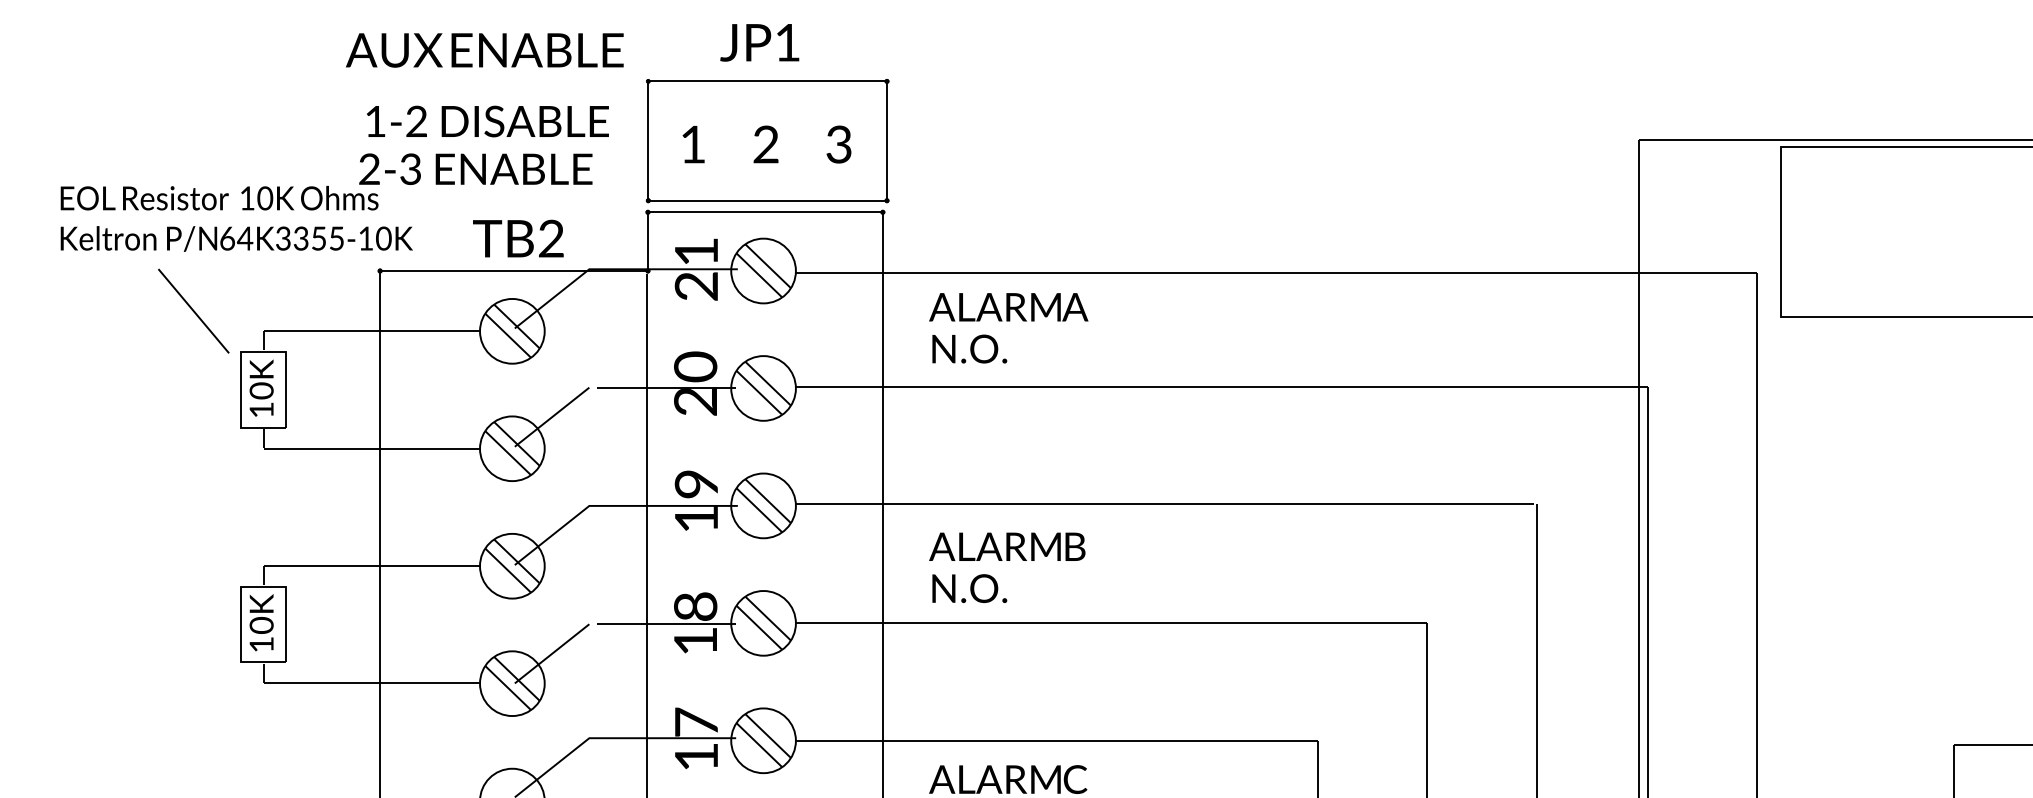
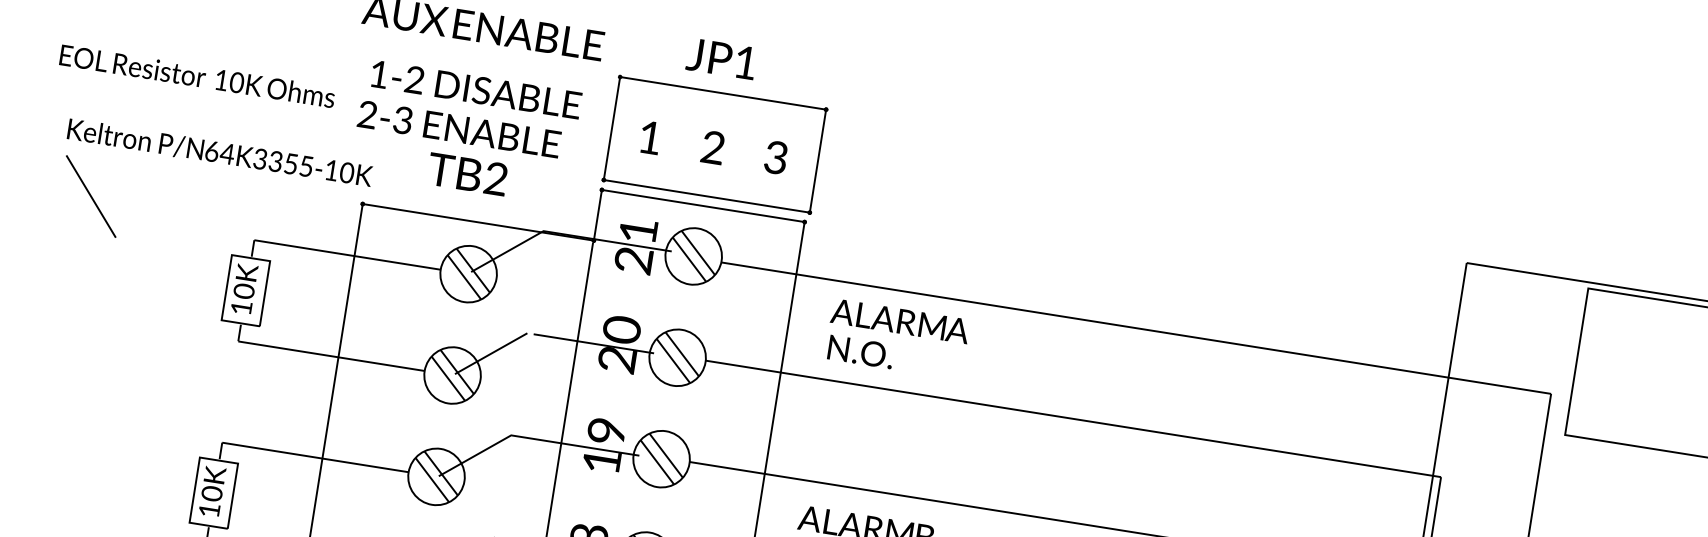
text: (219, 198) -> (197, 76), moved
text: (236, 238) -> (219, 152), moved
text: (518, 238) -> (467, 174), moved
line: (193, 310) -> (91, 195), moved

